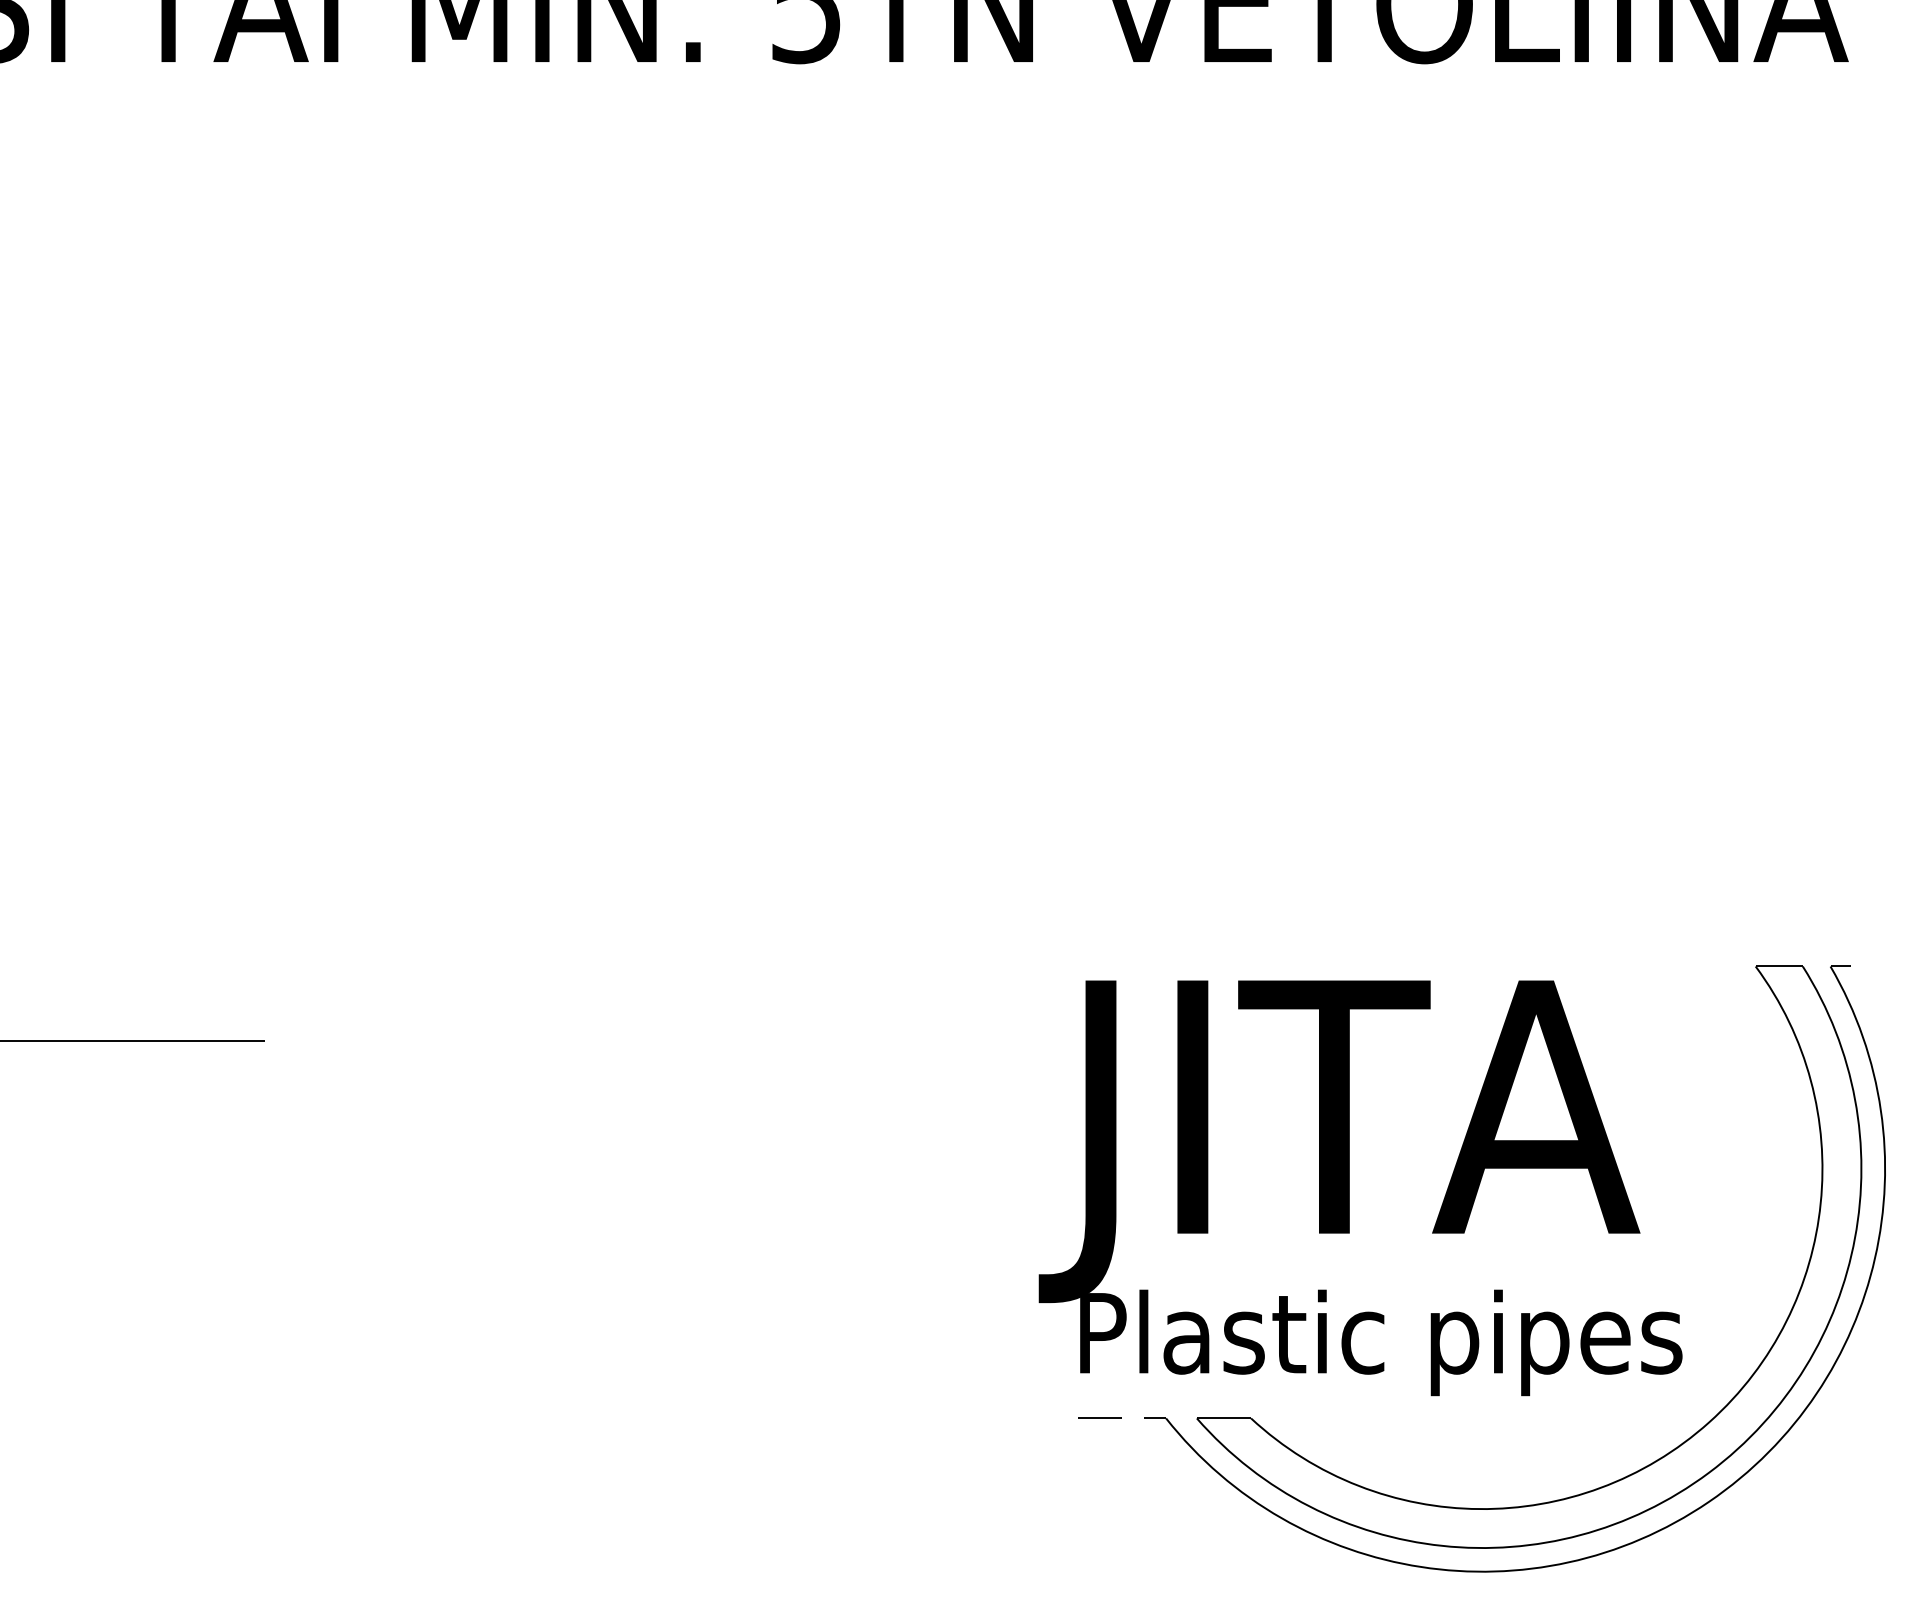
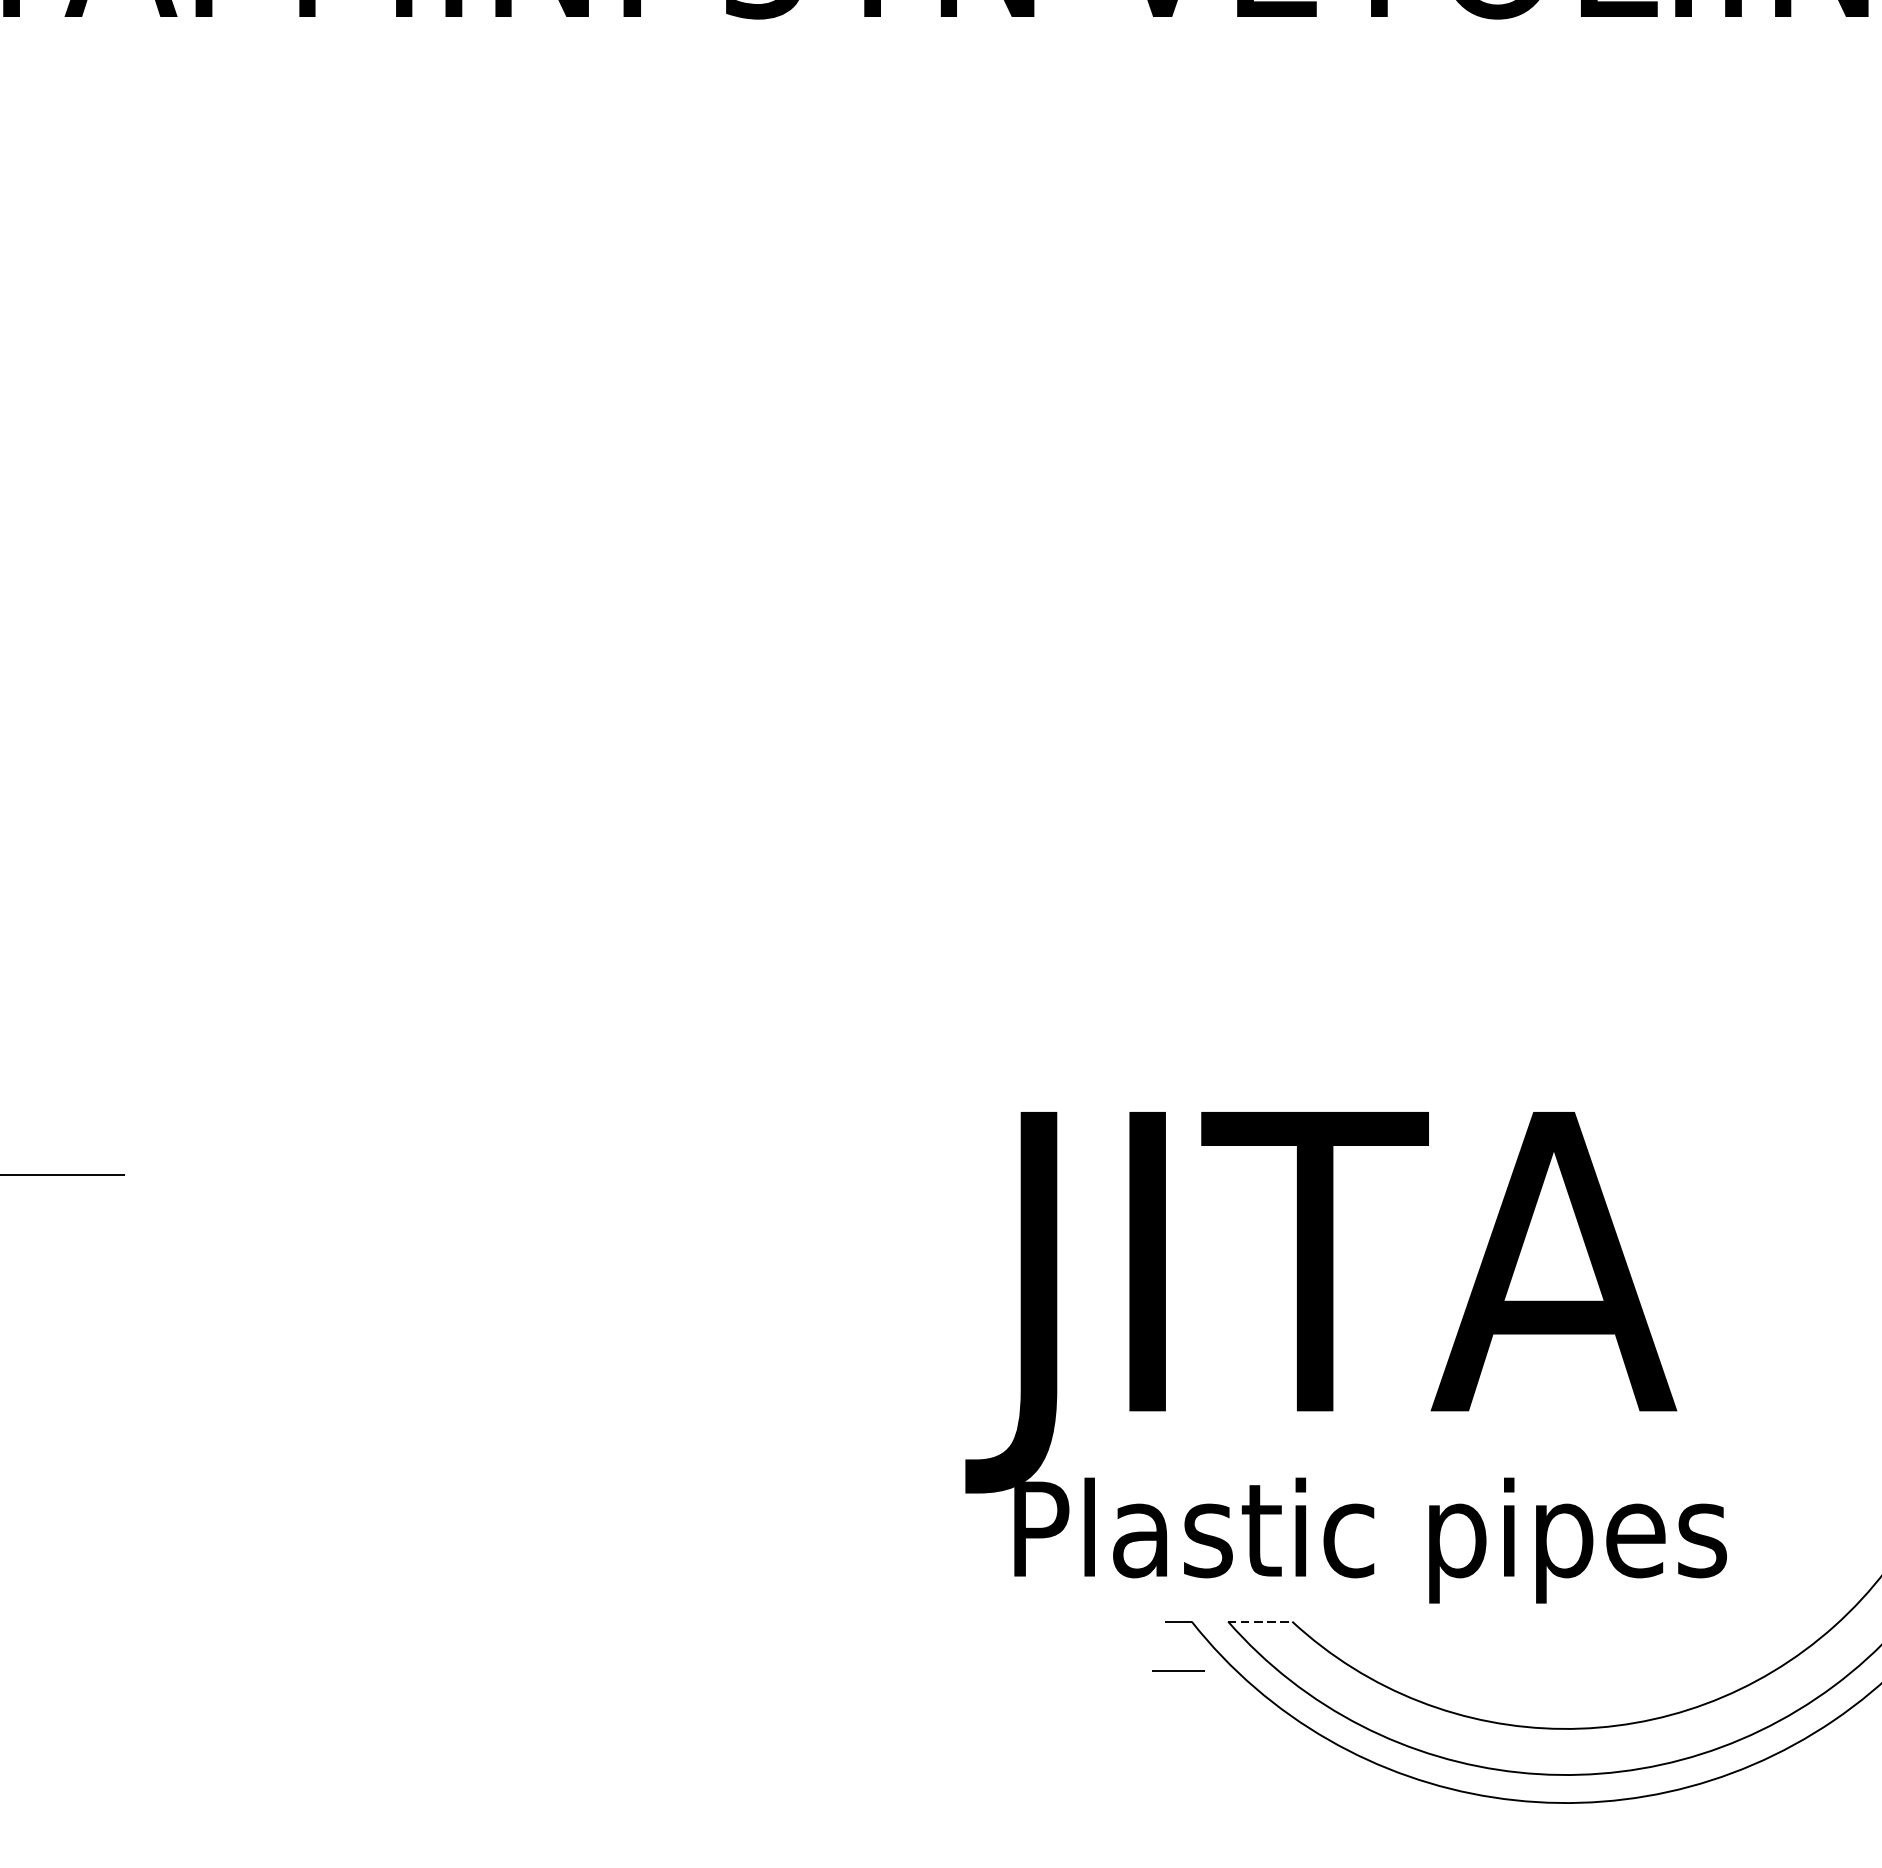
text: (1360, 1188) -> (1346, 1357), moved
line: (1099, 1417) -> (1178, 1670), moved
line: (1224, 1418) -> (1260, 1621), solid -> dashed

